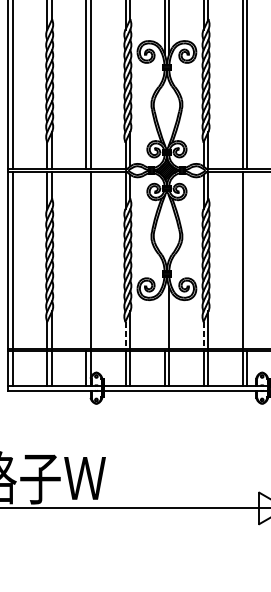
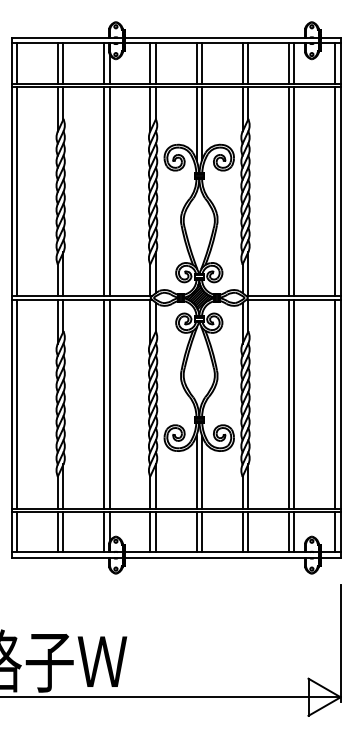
line: (86, 259) -> (104, 403), added
line: (247, 259) -> (294, 403), added
line: (164, 317) -> (196, 471), added
line: (125, 335) -> (150, 492), dashed -> solid
line: (203, 335) -> (242, 492), dashed -> solid

